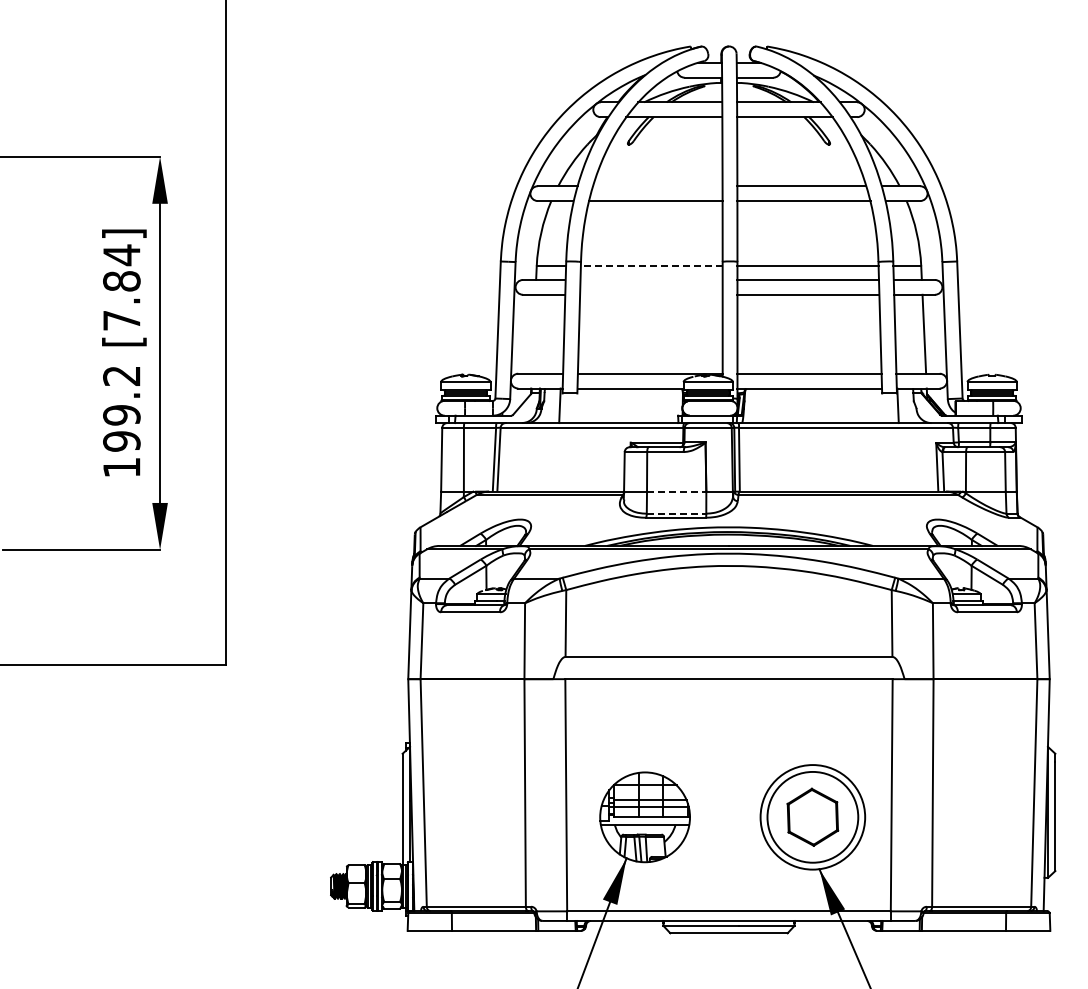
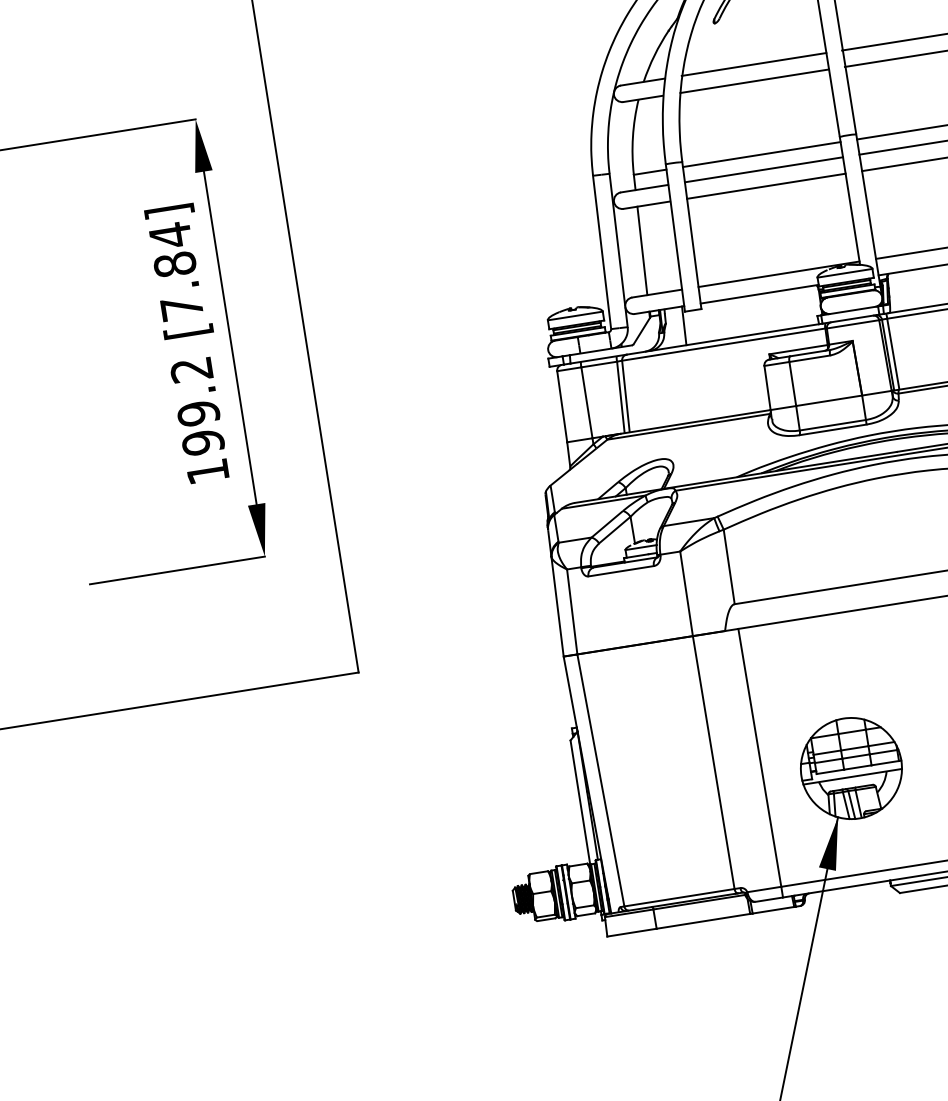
line: (657, 186) -> (754, 64), added
line: (651, 266) -> (761, 154), dashed -> solid
line: (651, 279) -> (763, 169), added
line: (651, 294) -> (766, 185), added
line: (533, 333) -> (642, 250), added
line: (676, 491) -> (828, 400), dashed -> solid
line: (676, 513) -> (832, 425), dashed -> solid

